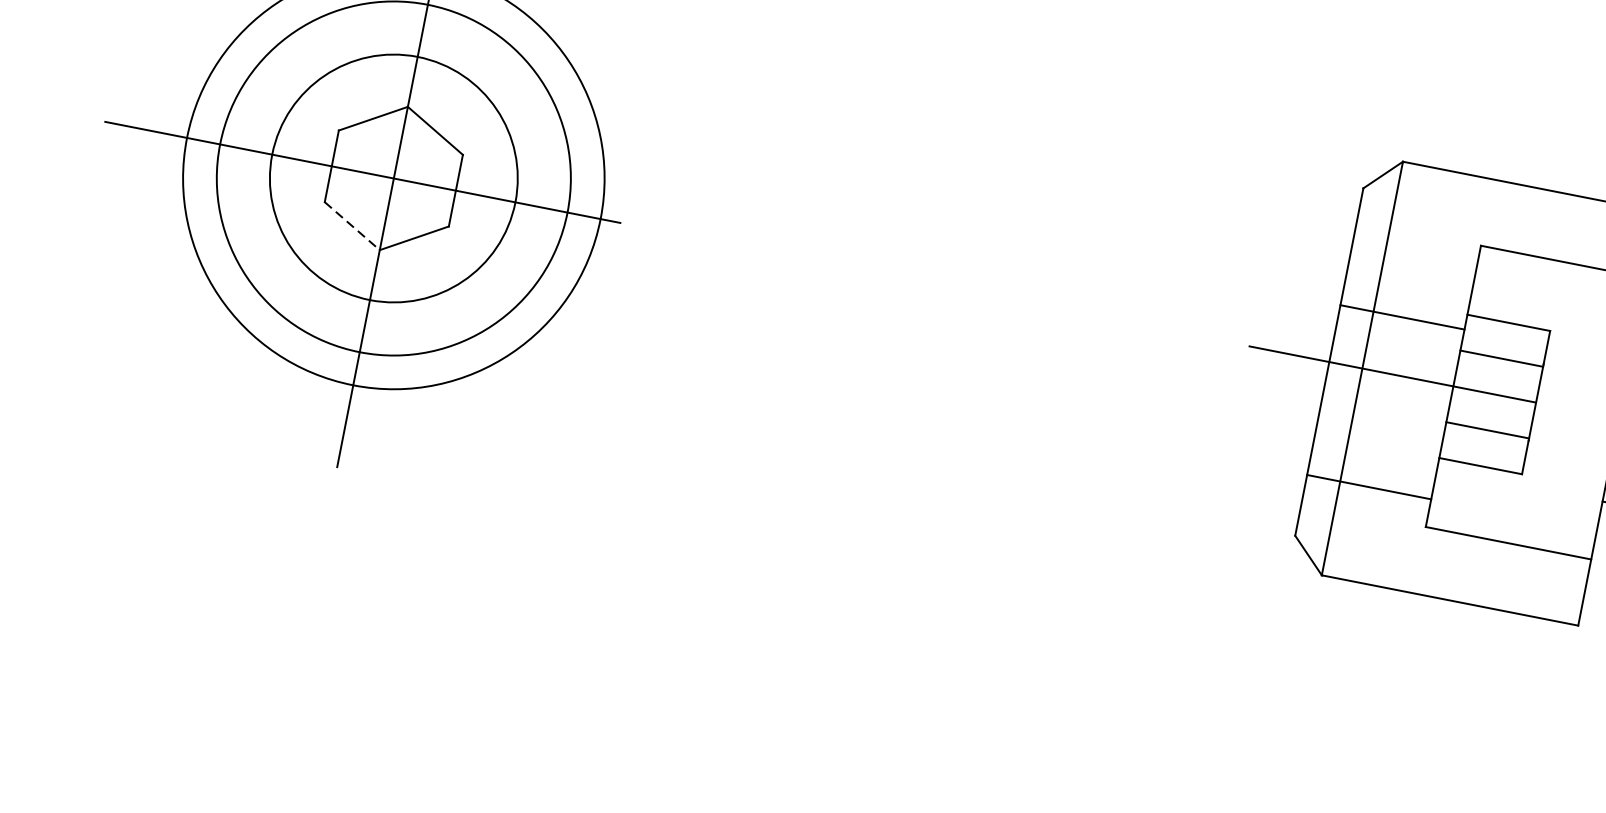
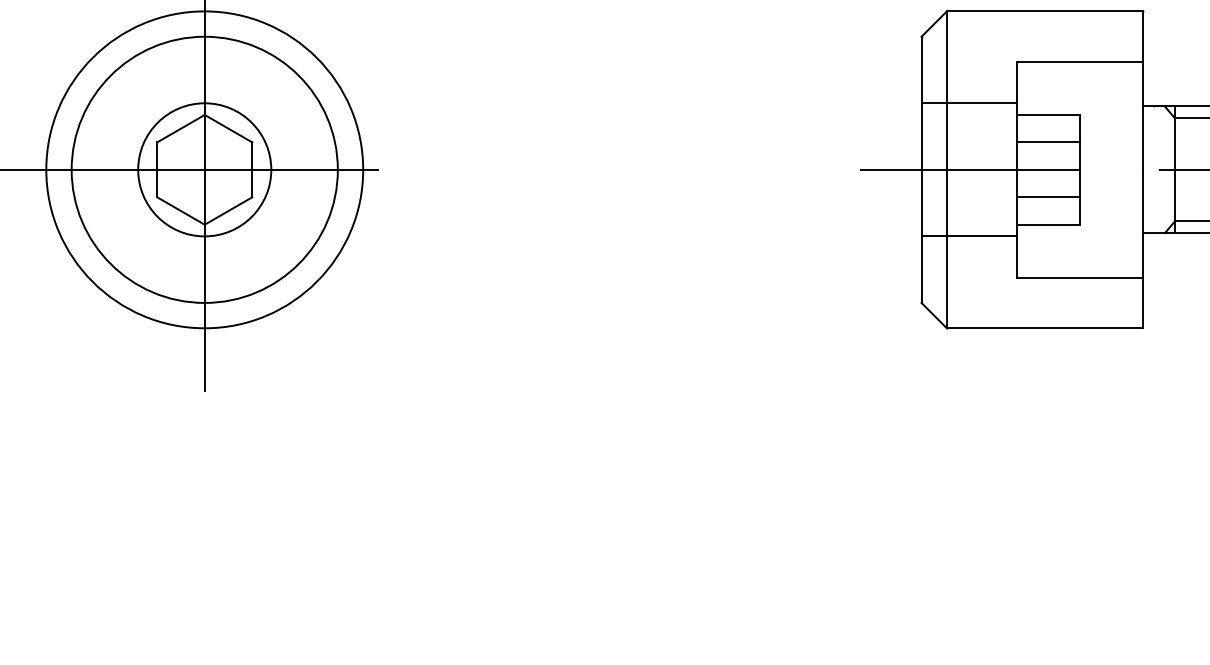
circle: (393, 177) -> (204, 169), size x0.71
line: (352, 226) -> (181, 211), dashed -> solid
line: (1401, 317) -> (968, 103), moved
line: (1368, 487) -> (968, 236), moved

